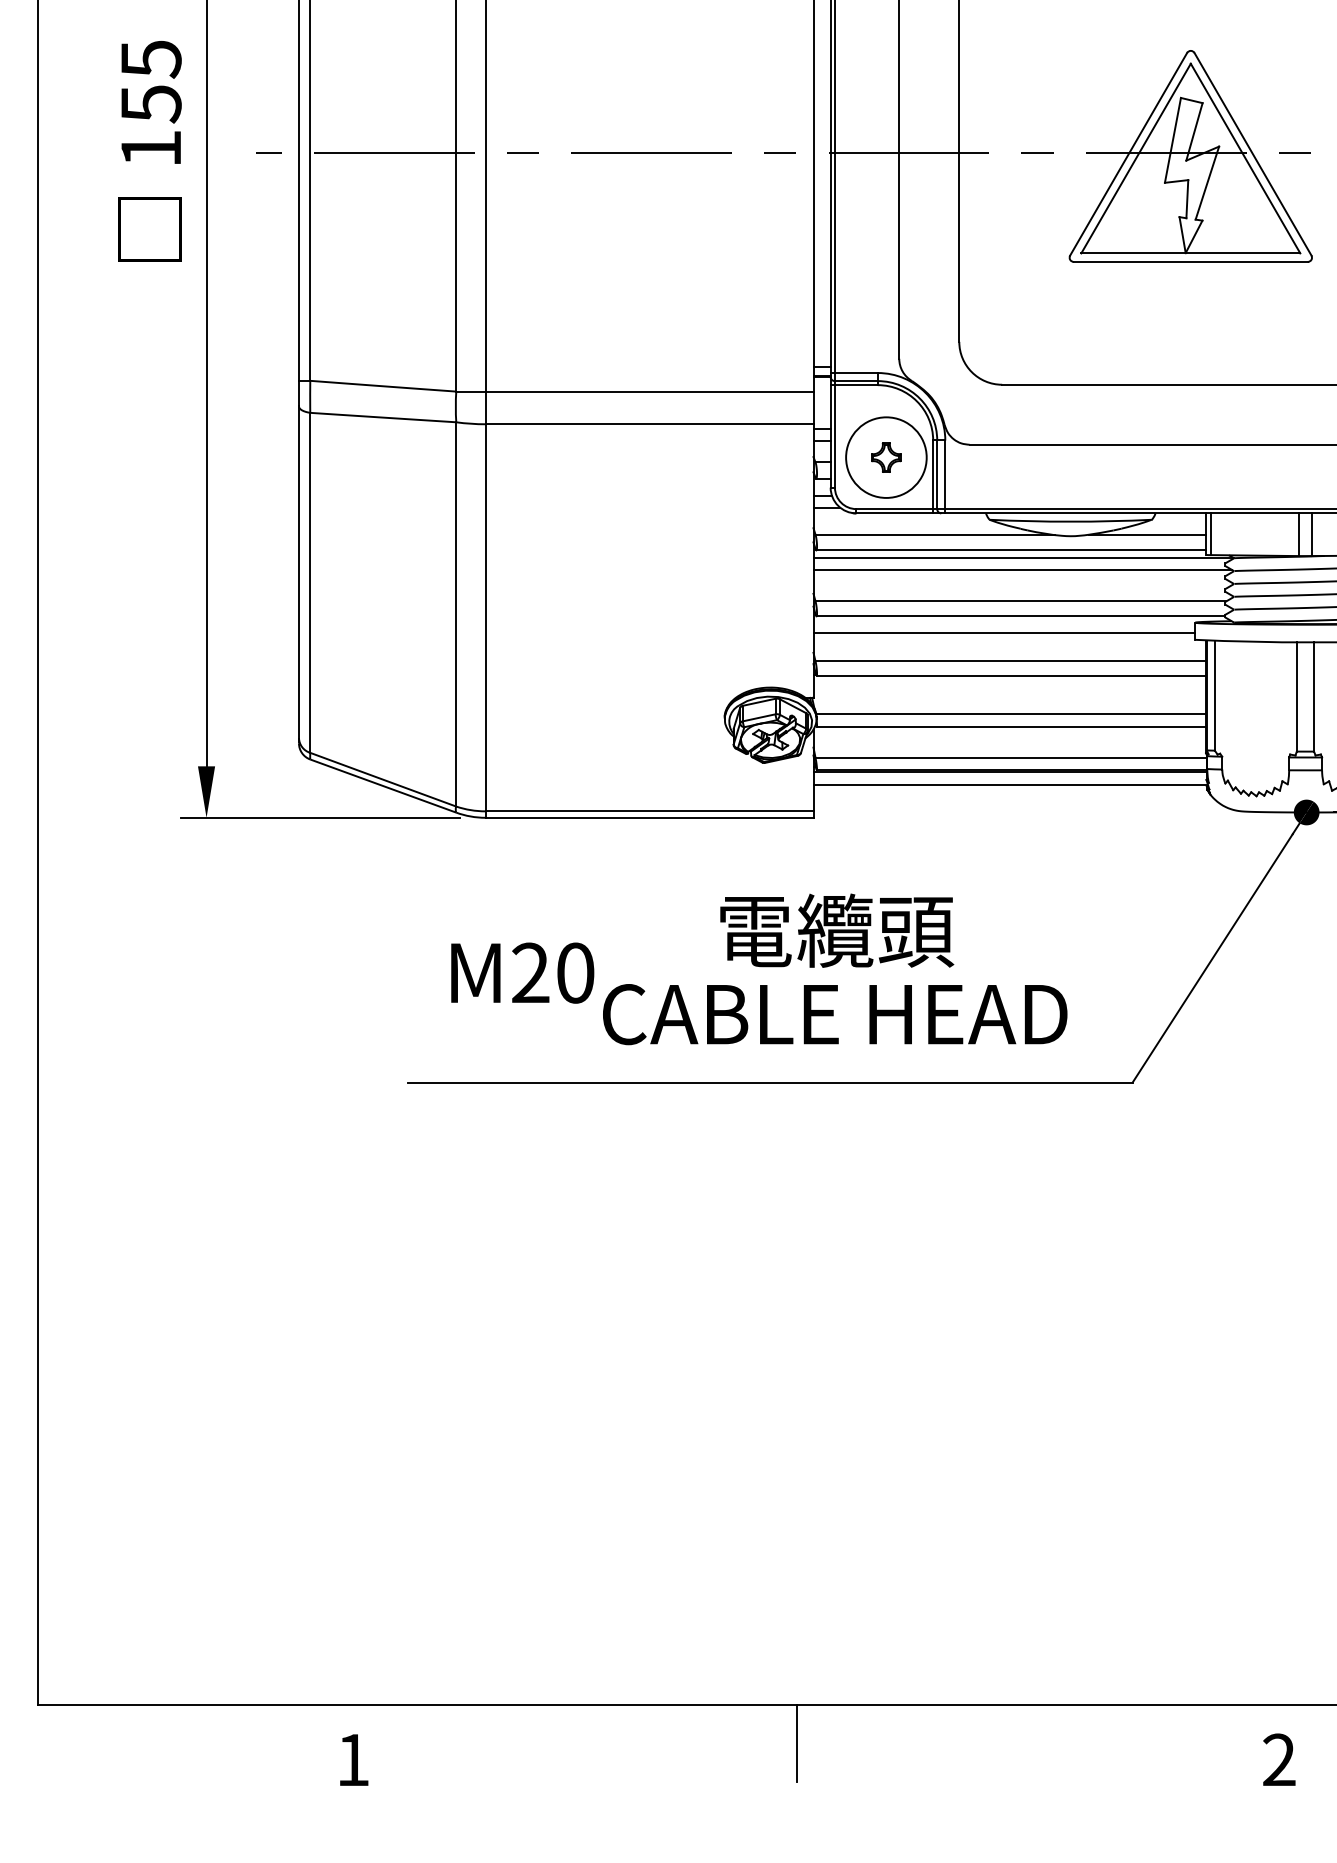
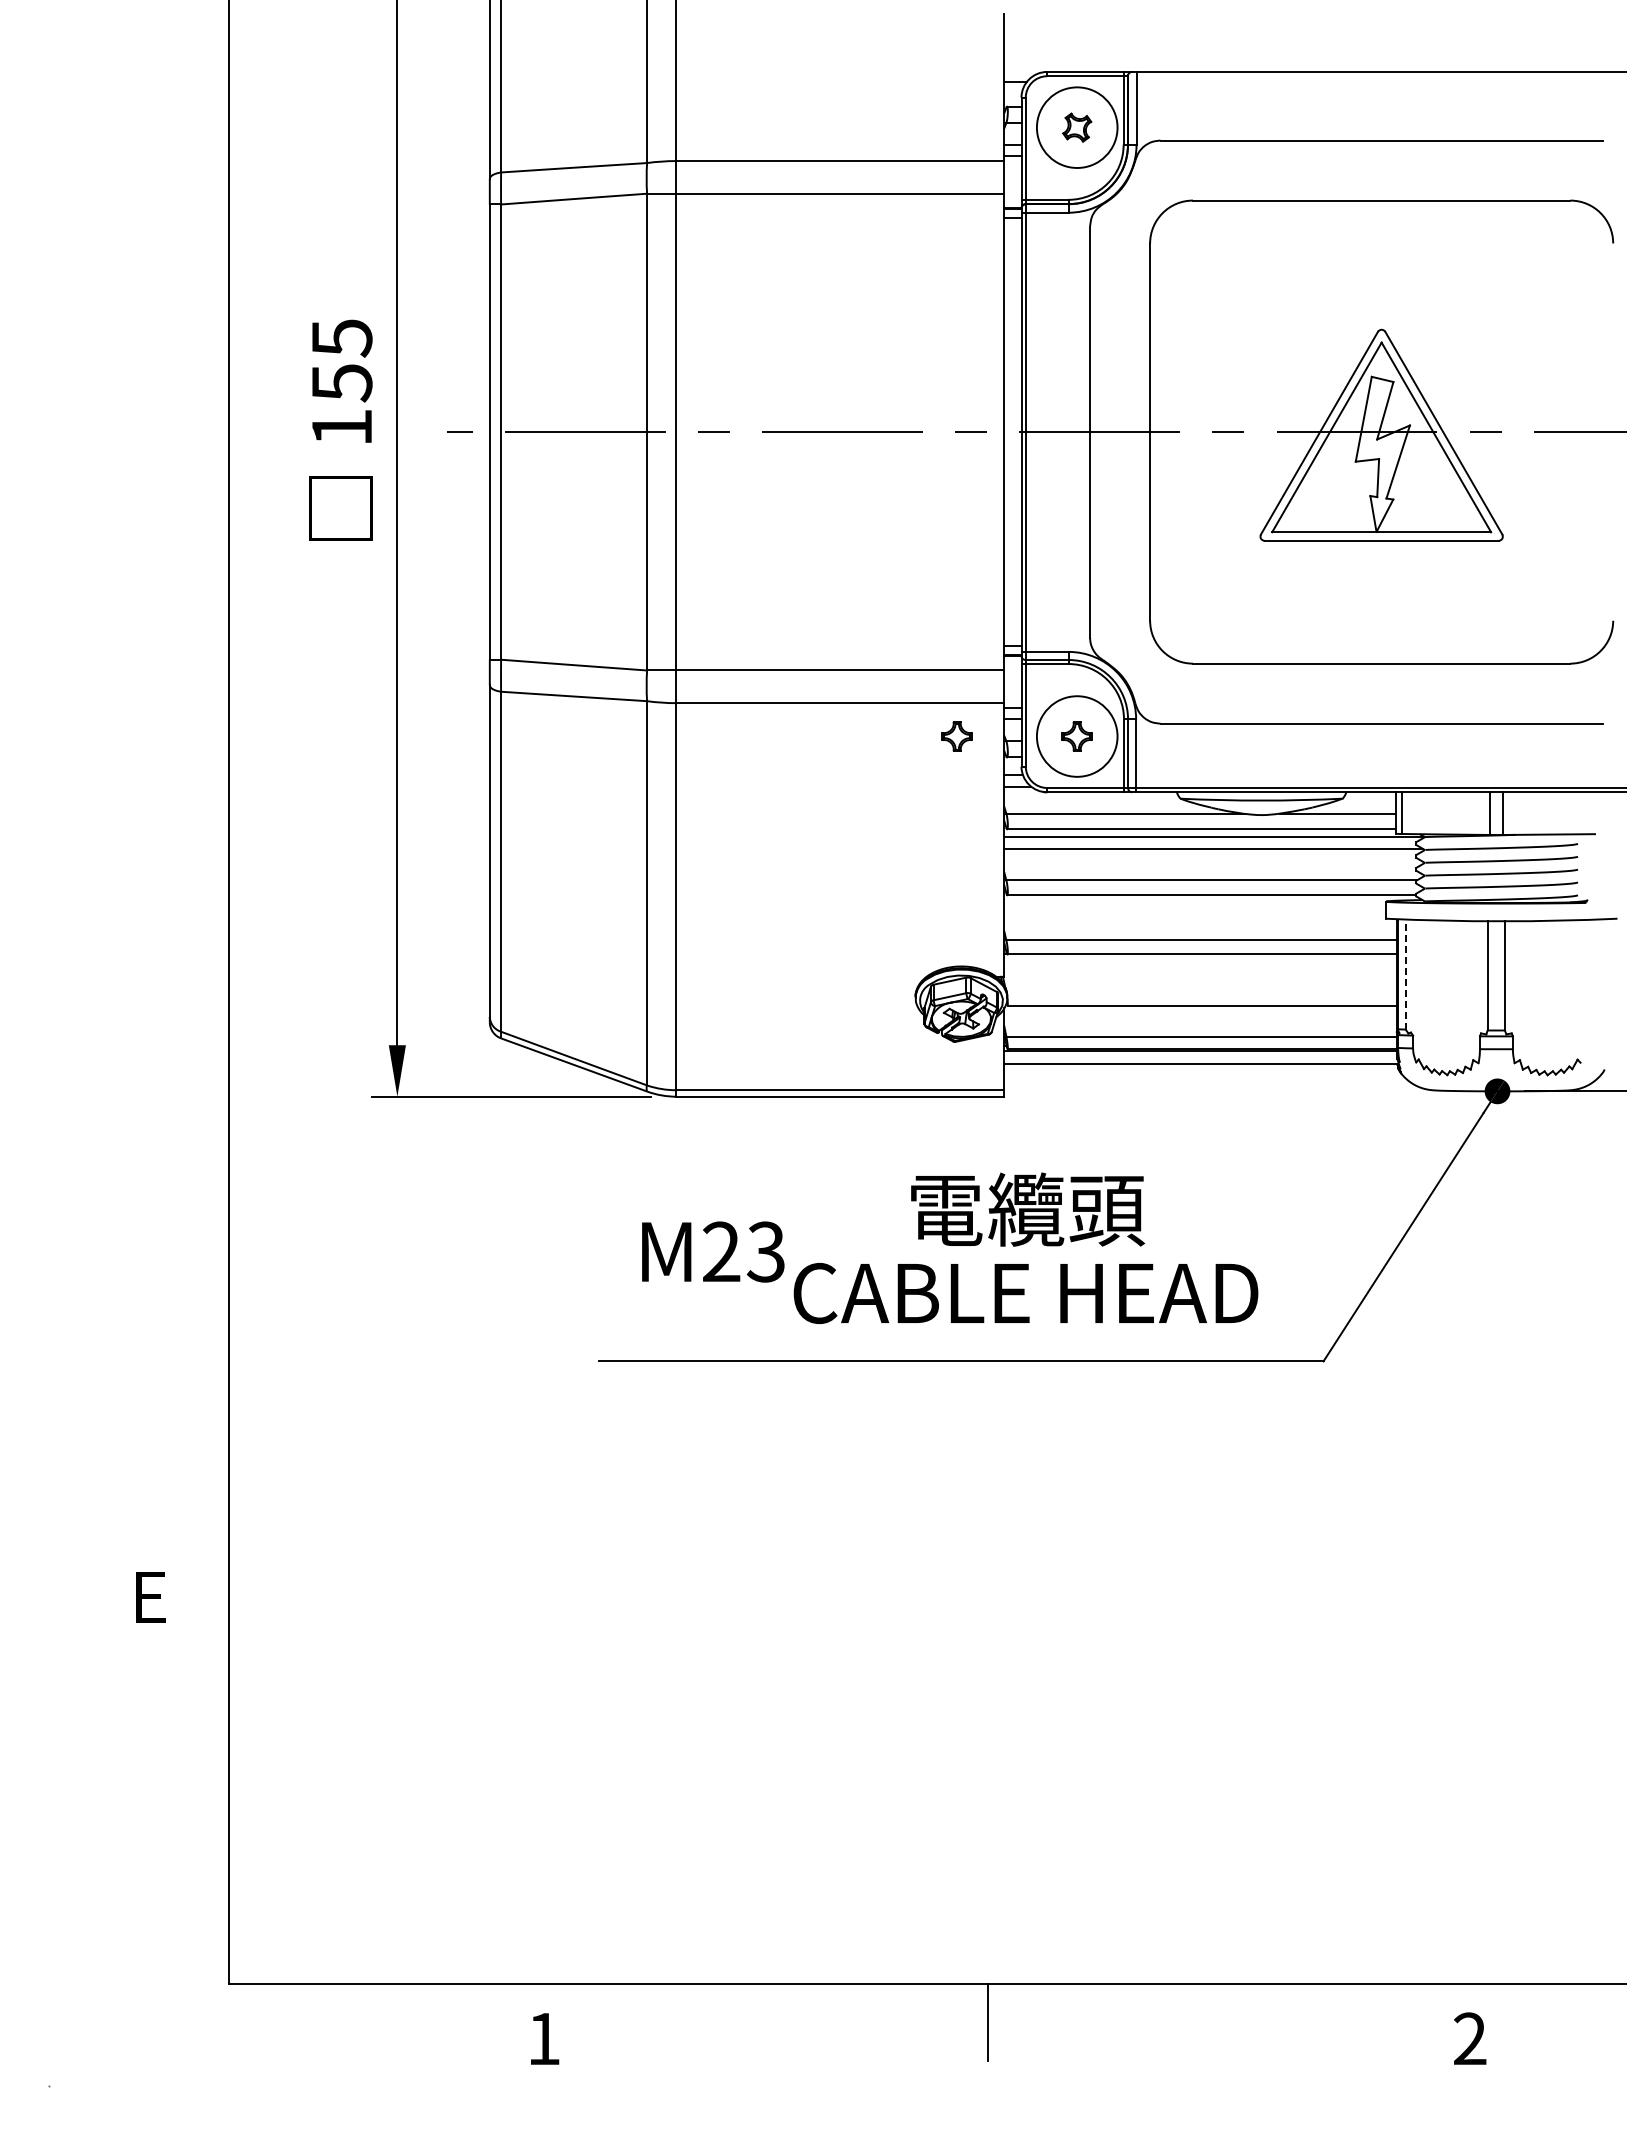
part: (765, 457) -> (956, 736), added
line: (1003, 632) -> (1194, 911), removed
line: (1214, 695) -> (1405, 974), solid -> dashed
line: (1010, 713) -> (1201, 992), removed
text: (574, 972) -> (765, 1251), M20 -> M23

